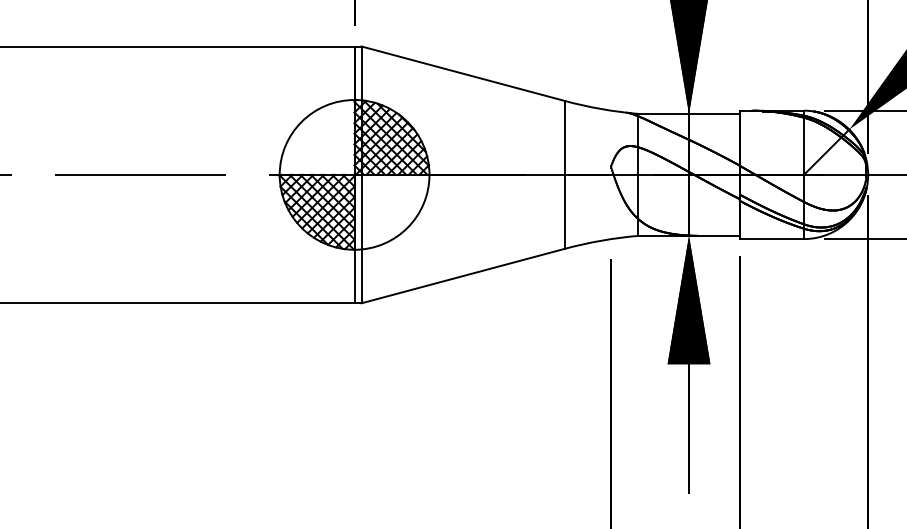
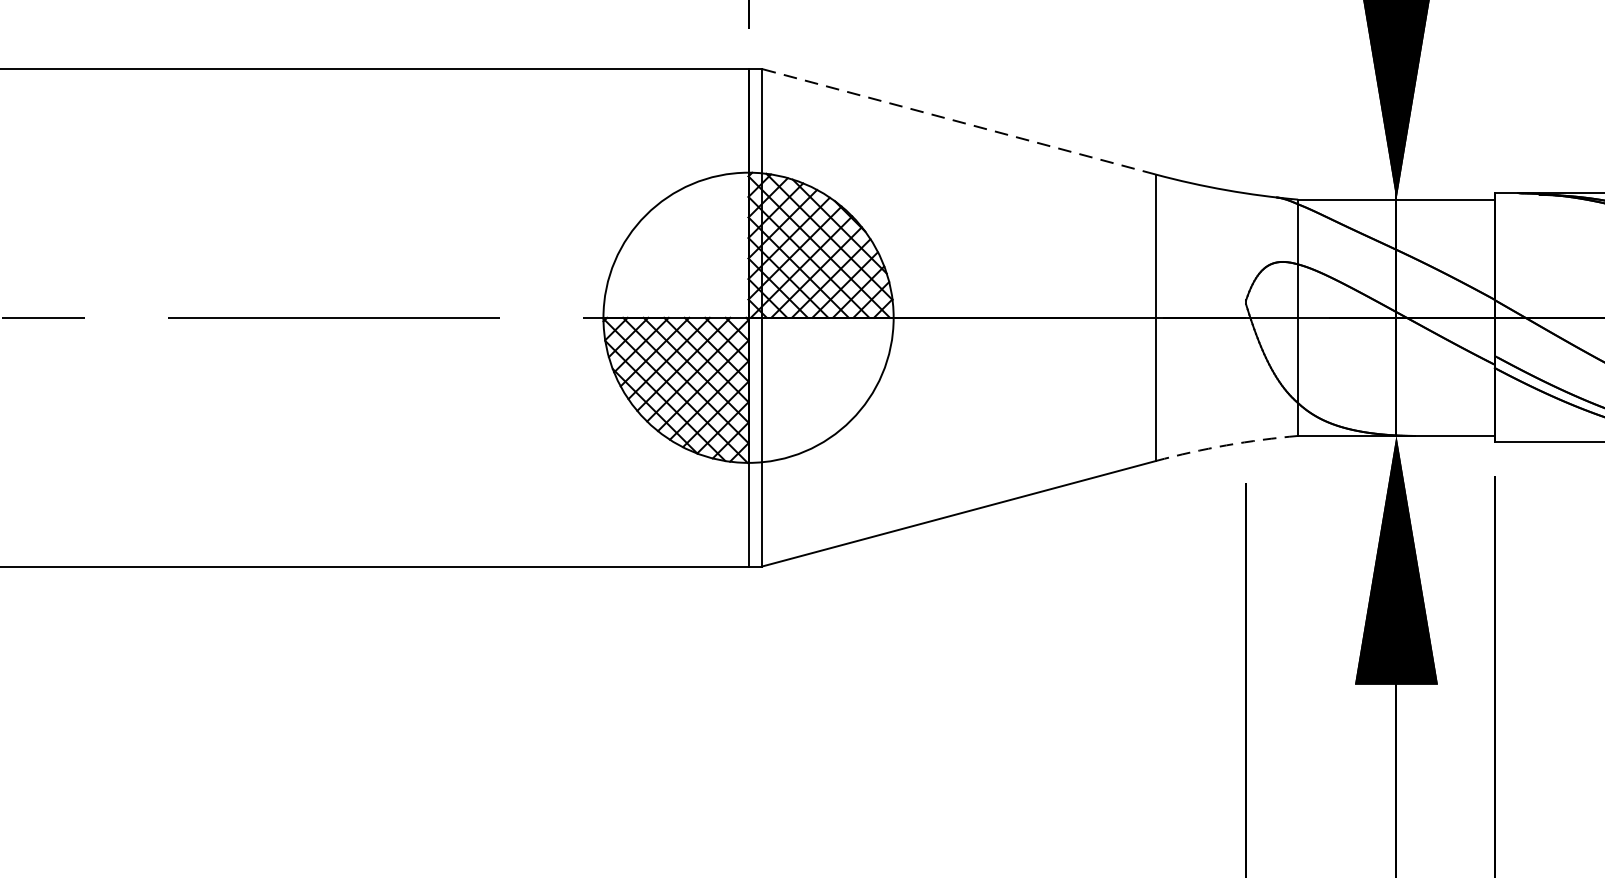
line: (462, 73) -> (957, 121), solid -> dashed
arc: (601, 240) -> (1226, 444), solid -> dashed

